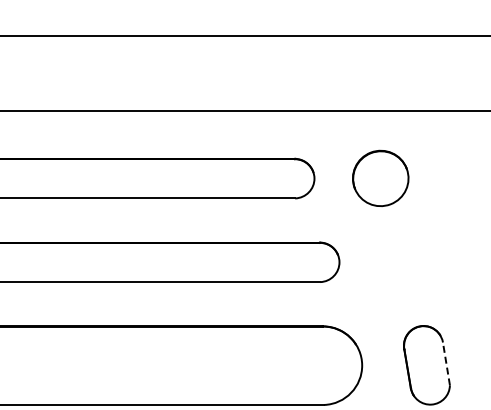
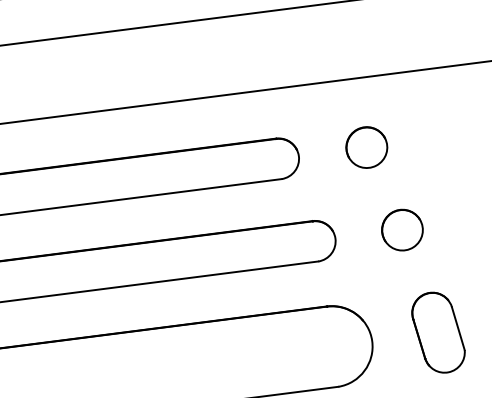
part: (380, 178) -> (366, 147), size x0.71
part: (404, 261) -> (401, 229), added
line: (446, 363) -> (458, 328), dashed -> solid

